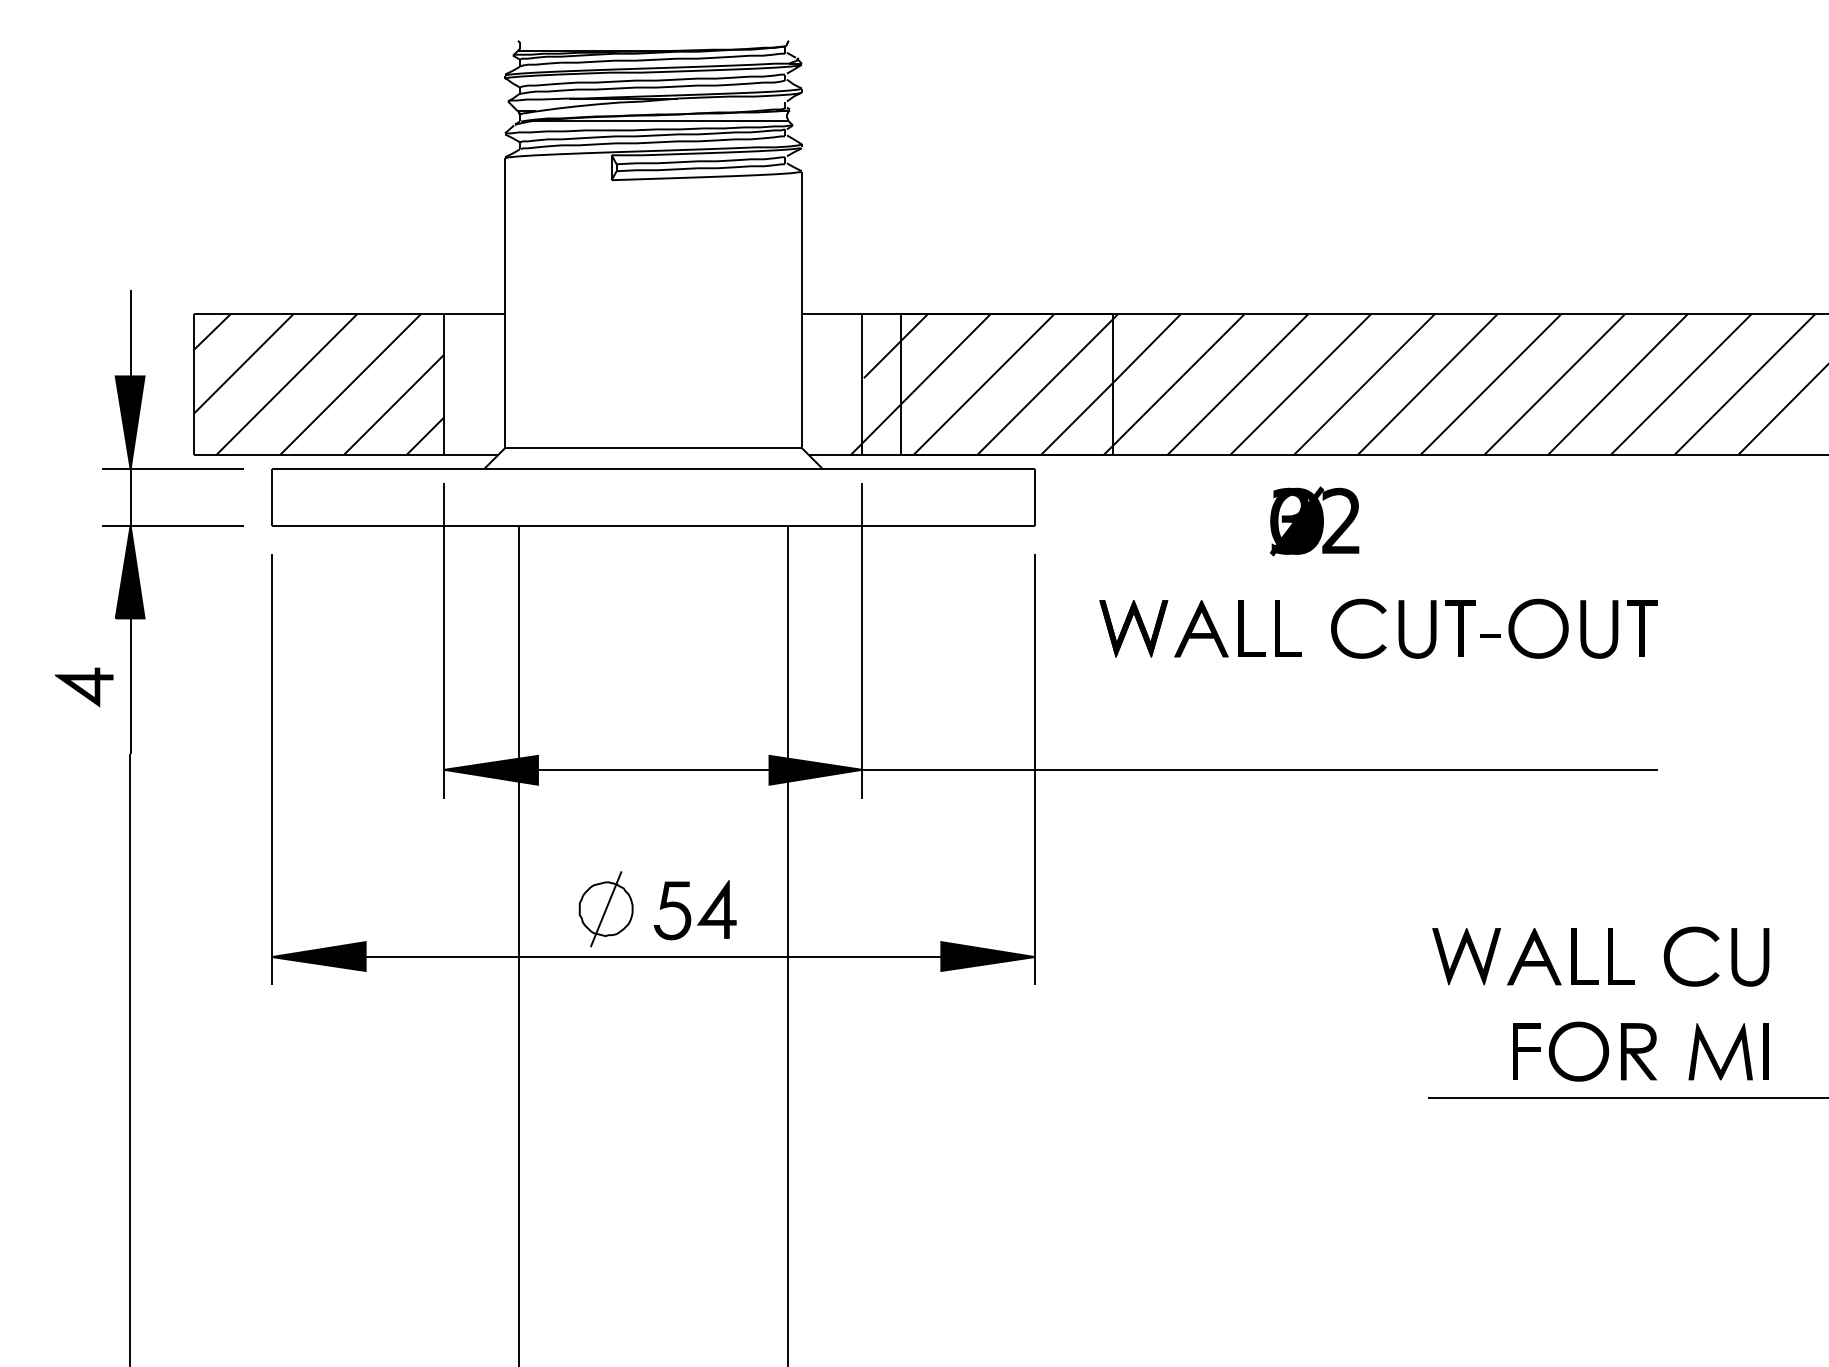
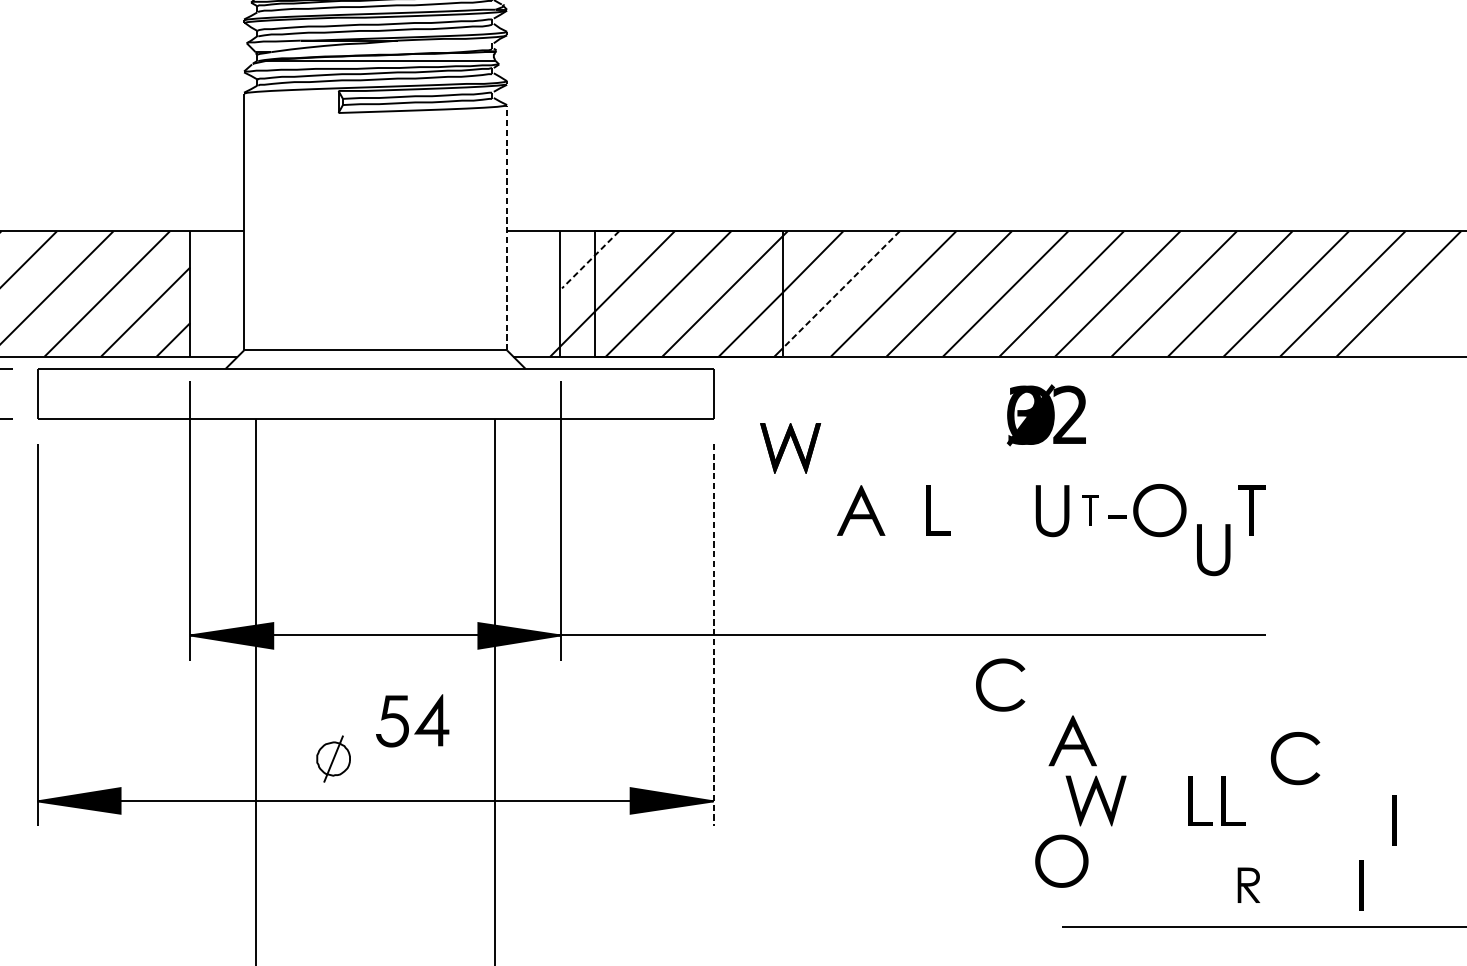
line: (801, 310) -> (506, 228), solid -> dashed
line: (896, 345) -> (590, 259), solid -> dashed
line: (1178, 379) -> (840, 289), solid -> dashed
text: (1314, 521) -> (1046, 415), moved
part: (1337, 626) -> (981, 683), moved
part: (1133, 628) -> (790, 448), moved
fill: (1251, 628) -> (905, 510), removed
part: (1460, 628) -> (1090, 510), size x0.6
part: (1586, 629) -> (1202, 550), moved
line: (1034, 769) -> (713, 635), solid -> dashed
part: (605, 909) -> (333, 759), size x0.7
part: (695, 910) -> (412, 721), moved
part: (1670, 952) -> (1276, 754), moved
part: (1534, 956) -> (1072, 740), moved
fill: (1750, 957) -> (1347, 801), removed
part: (1802, 978) -> (1393, 820), added
fill: (1526, 1051) -> (1149, 885), removed
part: (1578, 1051) -> (1061, 861), moved
part: (1639, 1051) -> (1249, 885), size x0.7
fill: (1720, 1051) -> (1321, 885), removed

